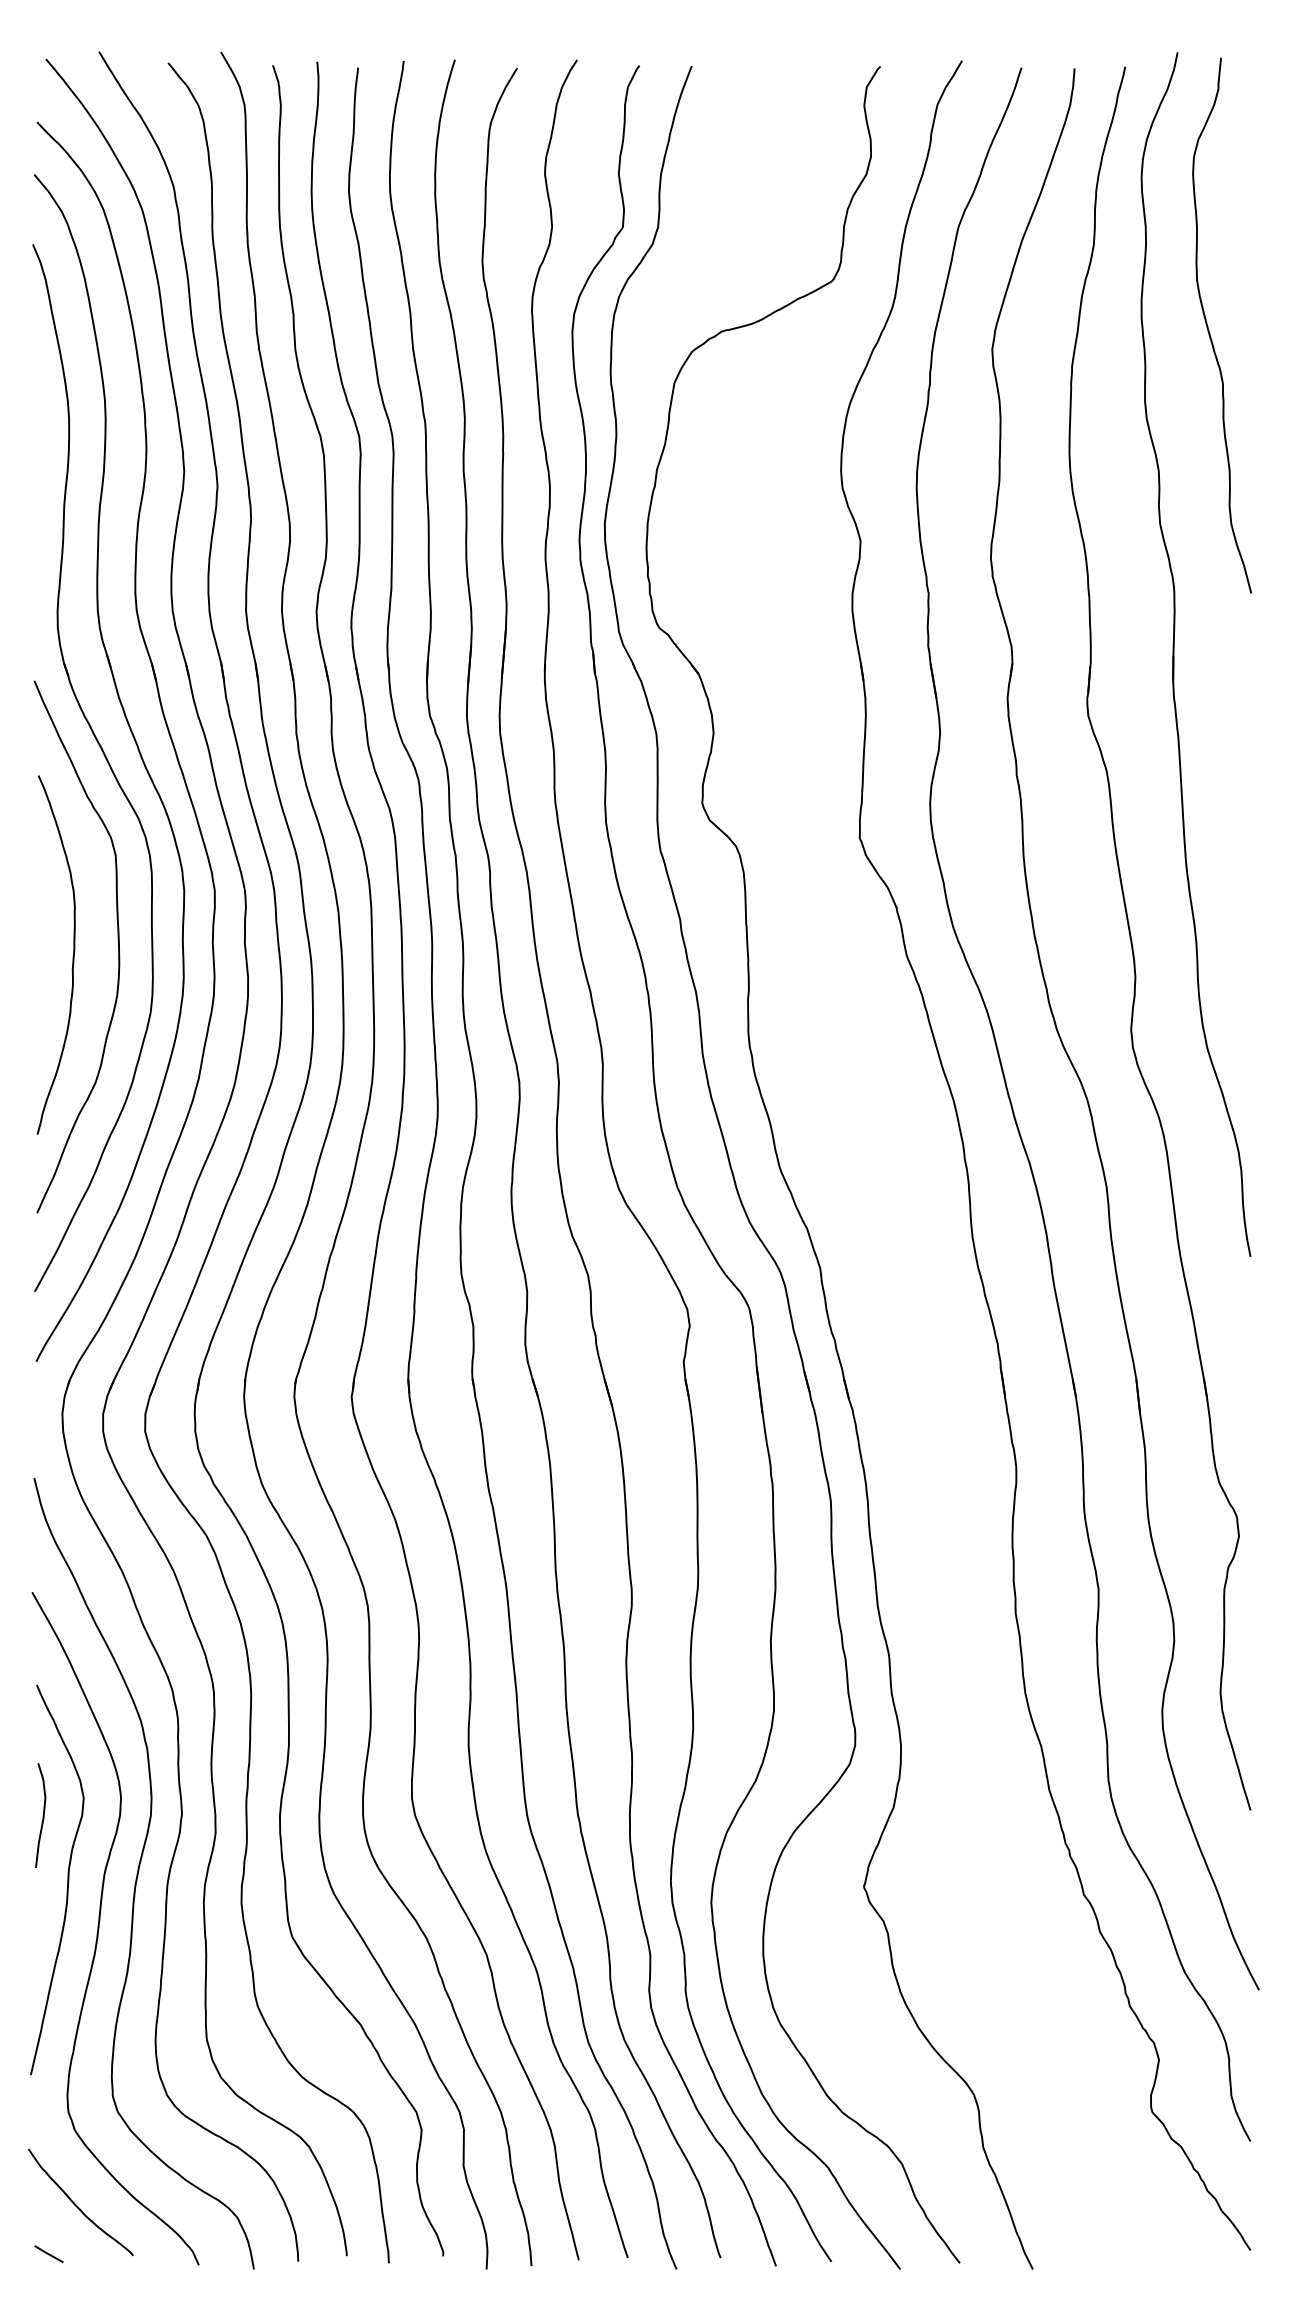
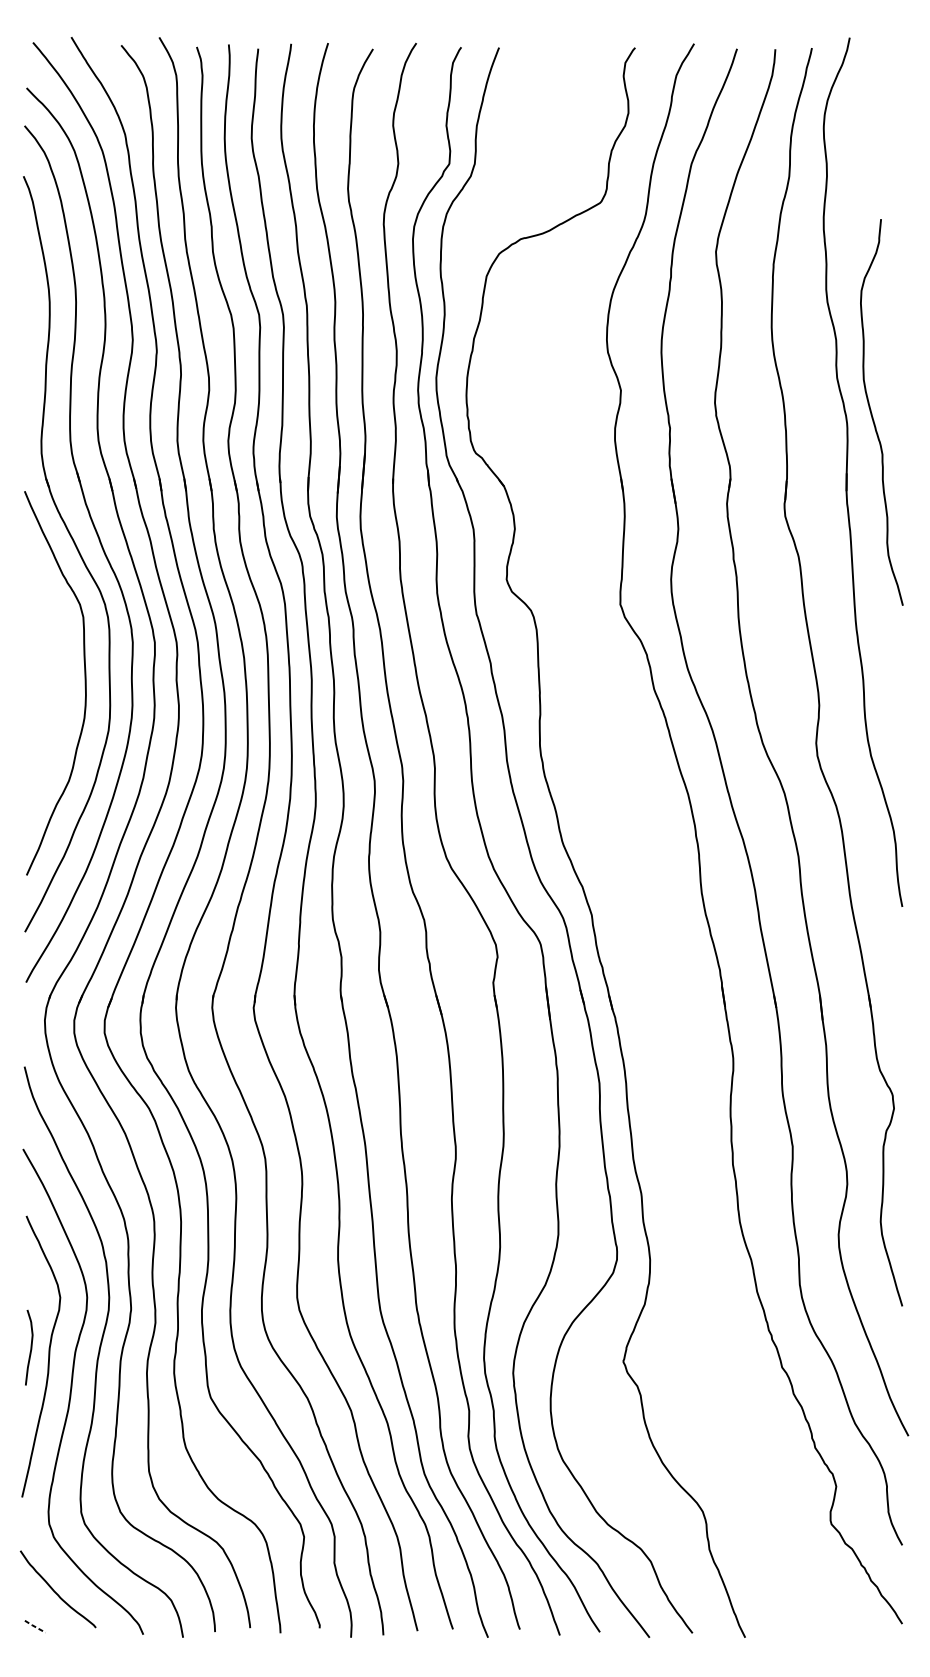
curve: (1209, 330) -> (872, 415), moved
curve: (72, 956) -> (52, 690), removed
curve: (42, 1815) -> (30, 1347), moved
line: (49, 2254) -> (35, 1626), solid -> dashed

